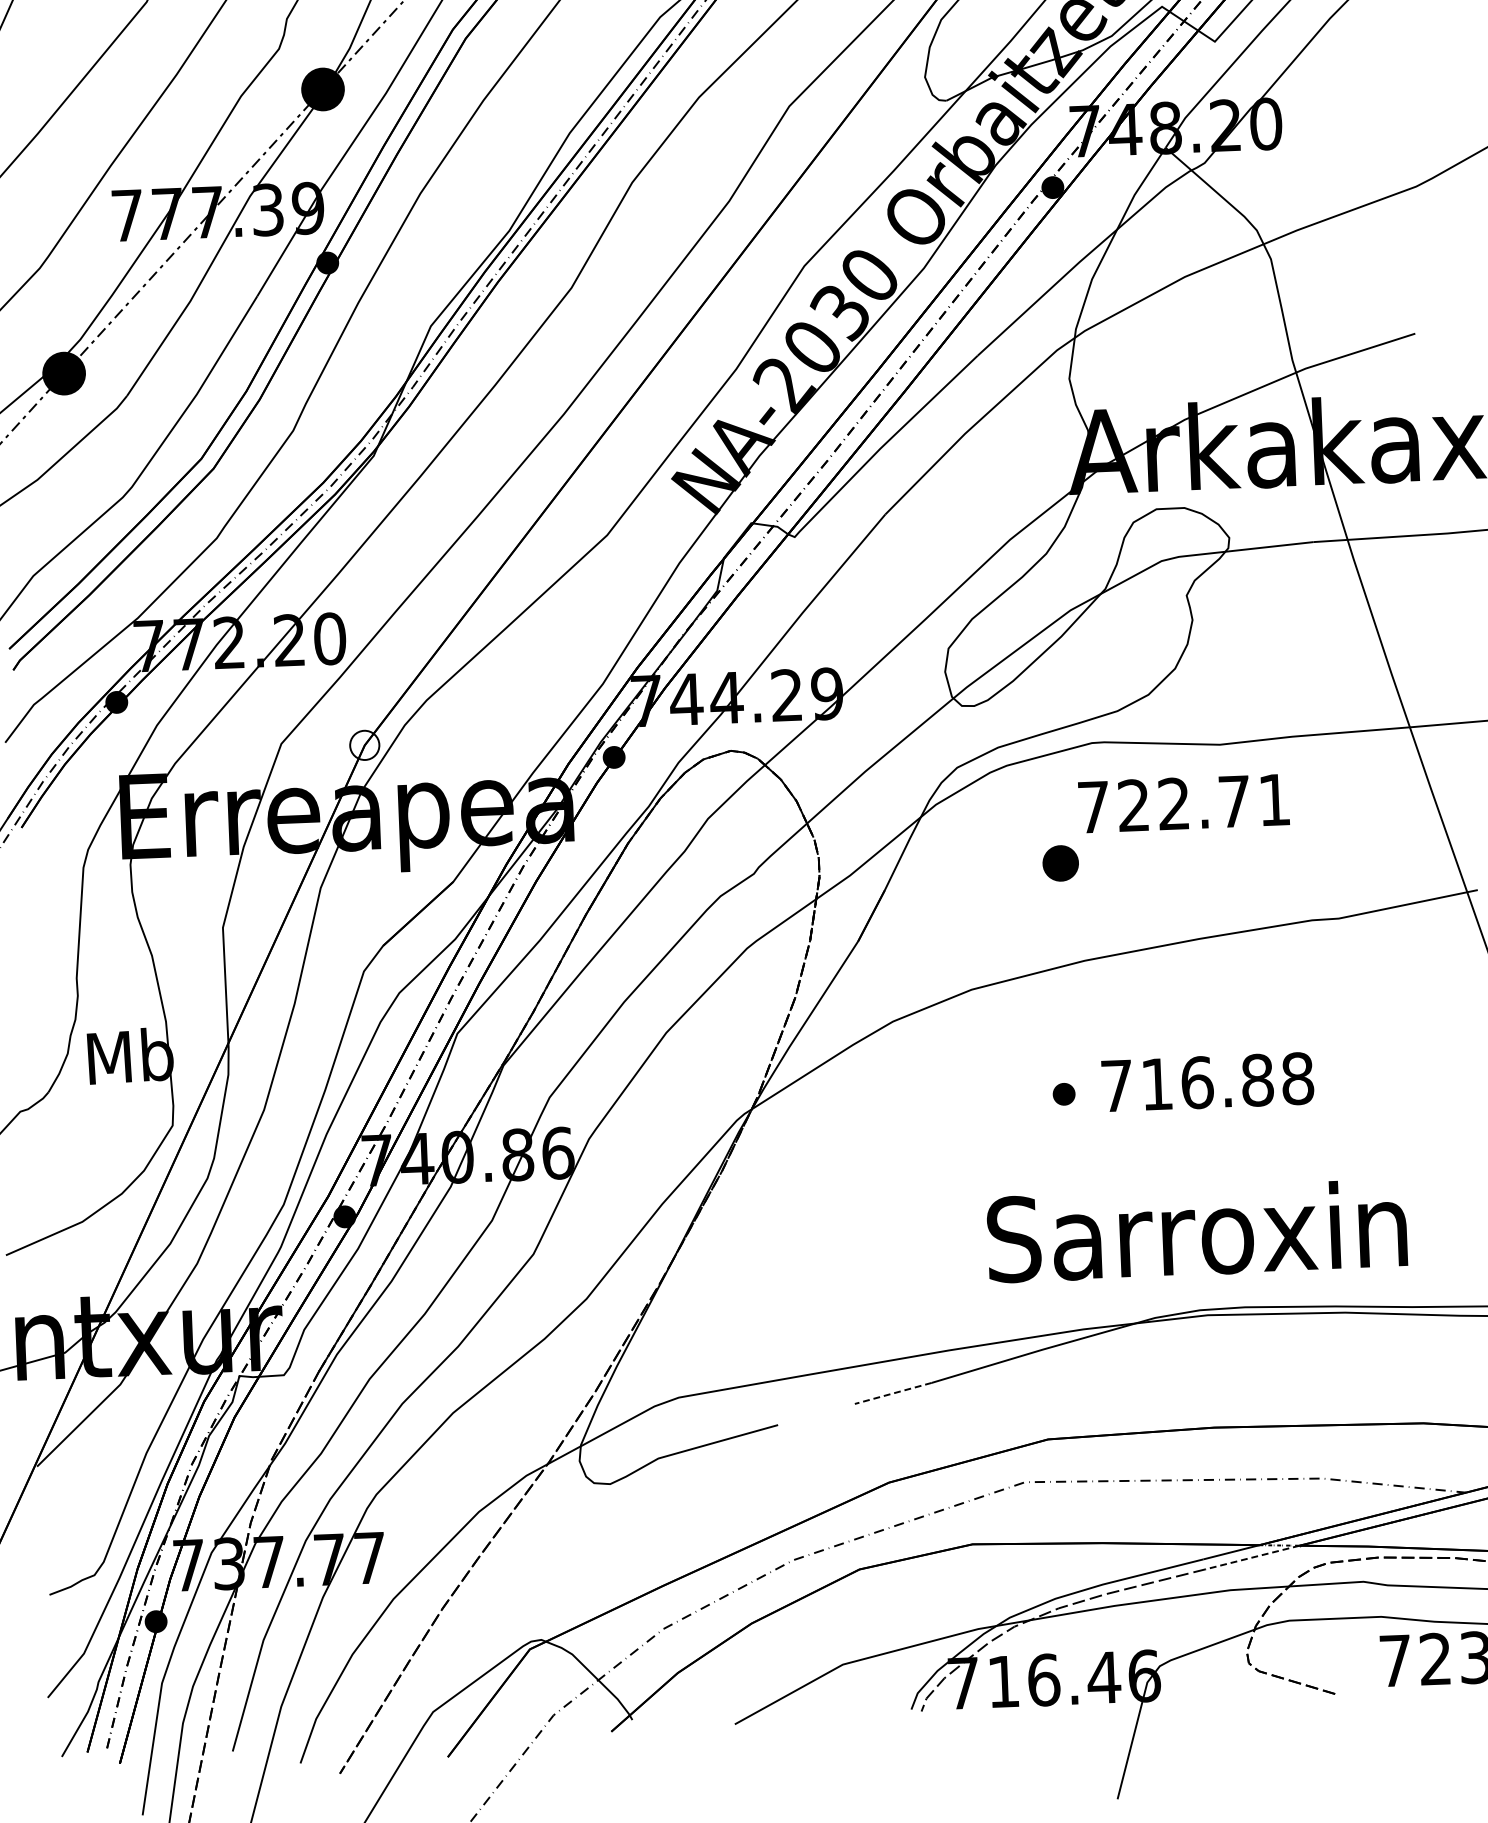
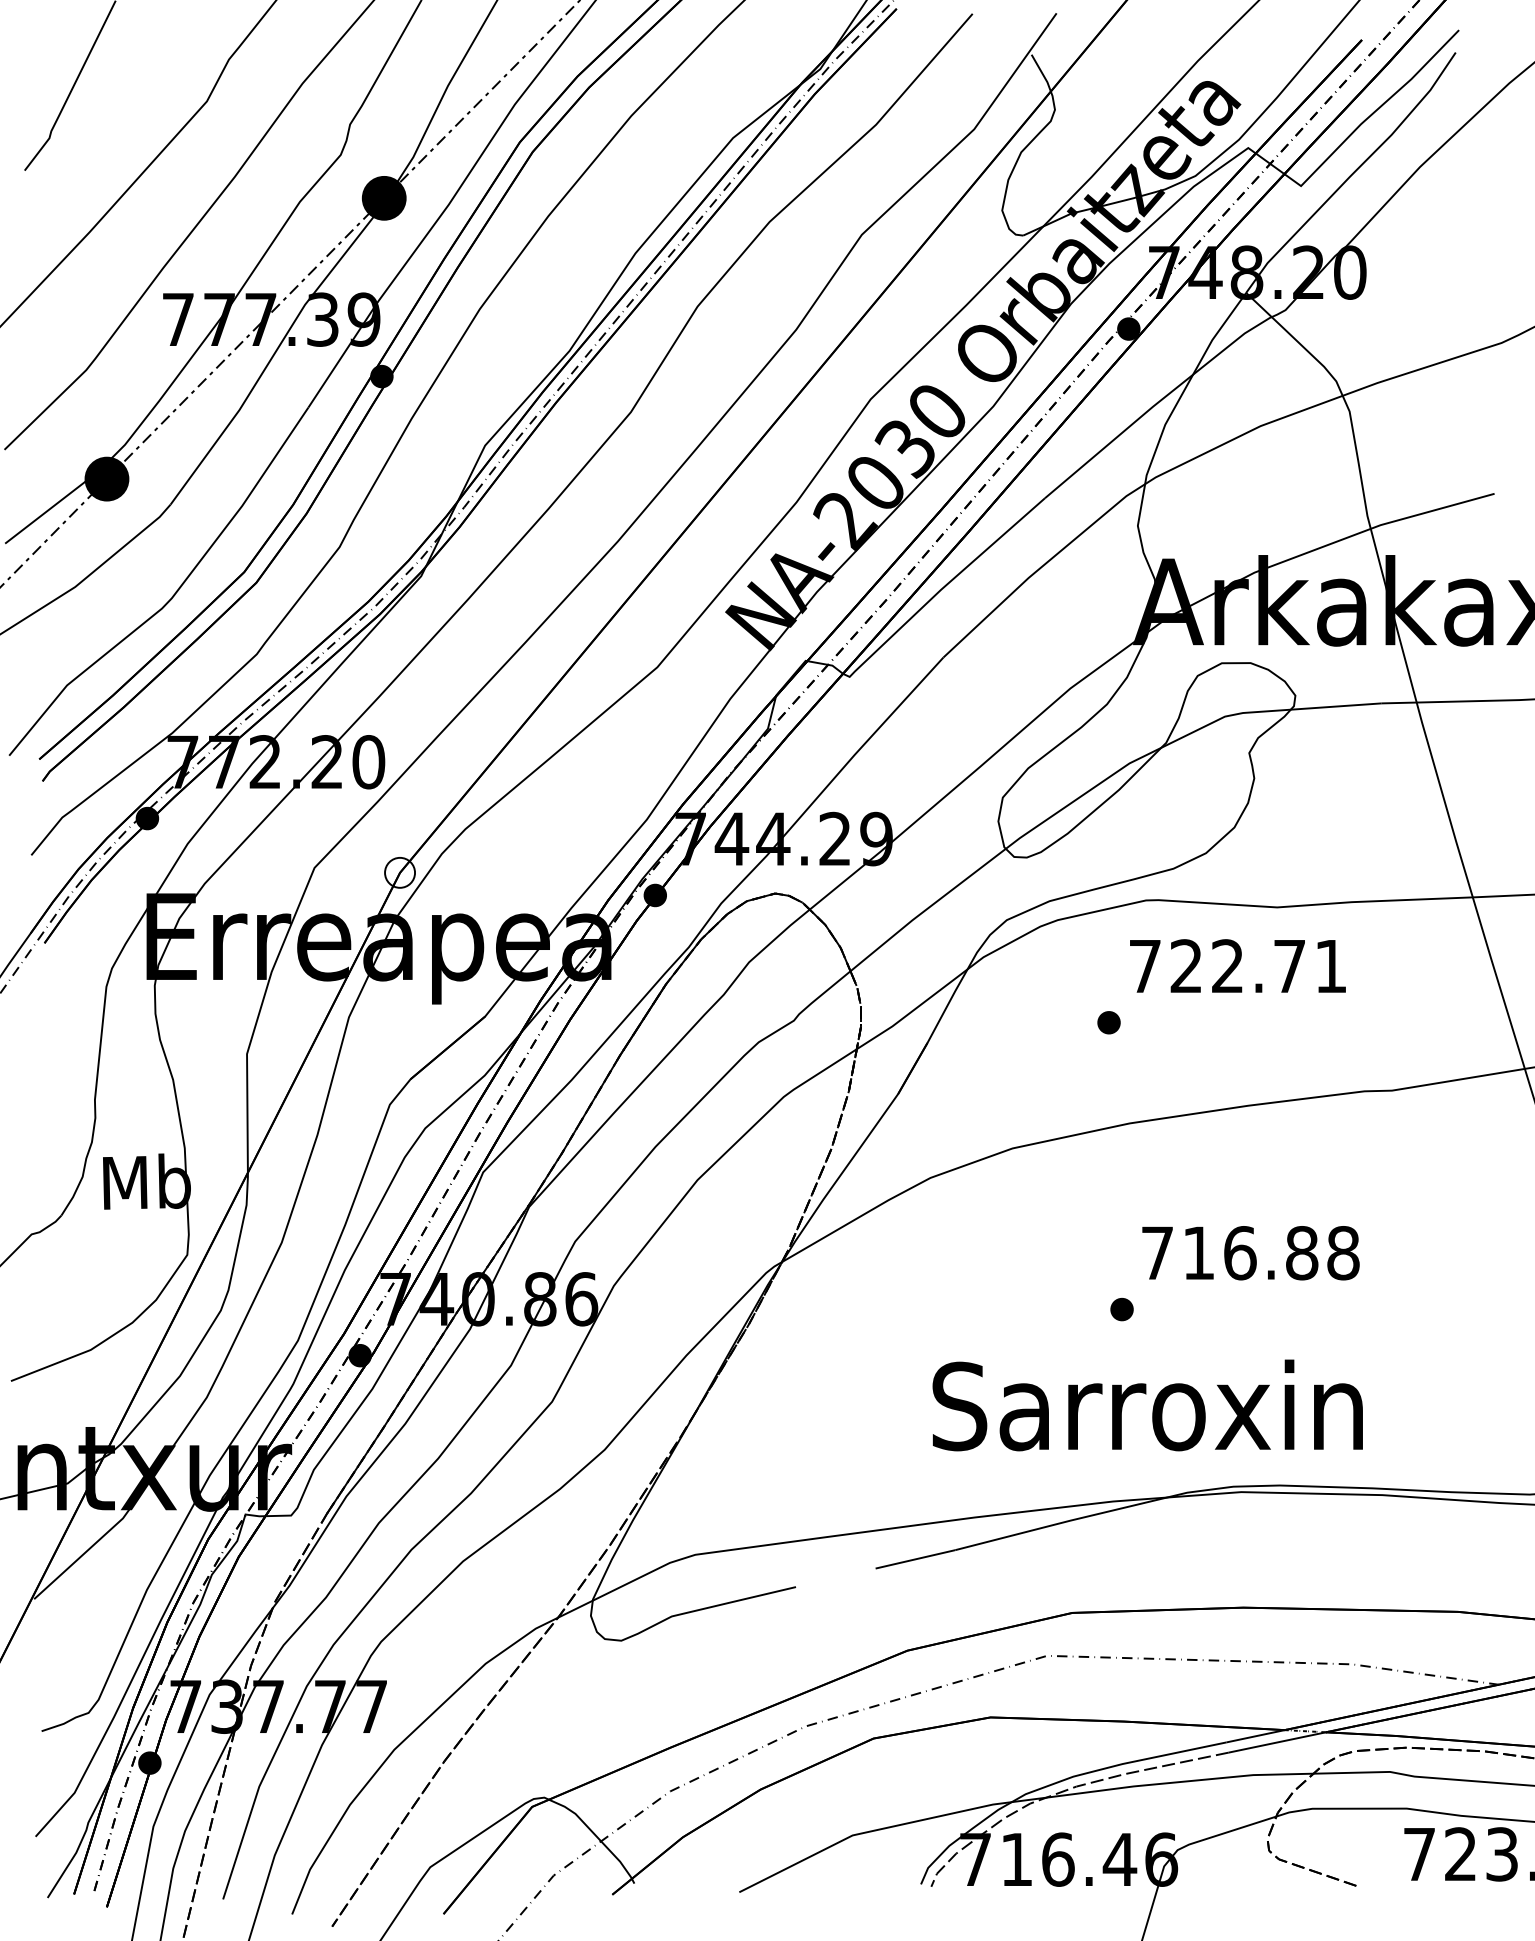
part: (1060, 863) -> (1108, 1022), size x0.62
part: (1063, 1094) -> (1121, 1309), moved
text: (1196, 1231) -> (1147, 1405), moved
line: (893, 1393) -> (915, 1559), dashed -> solid
line: (1252, 1557) -> (1277, 1742), dashed -> solid

